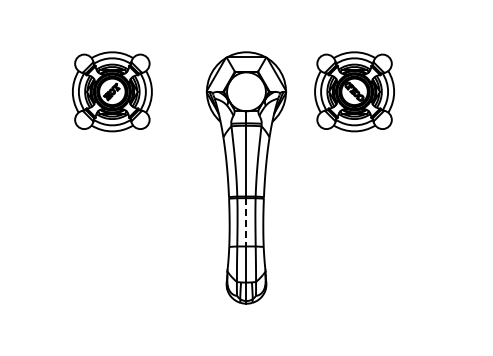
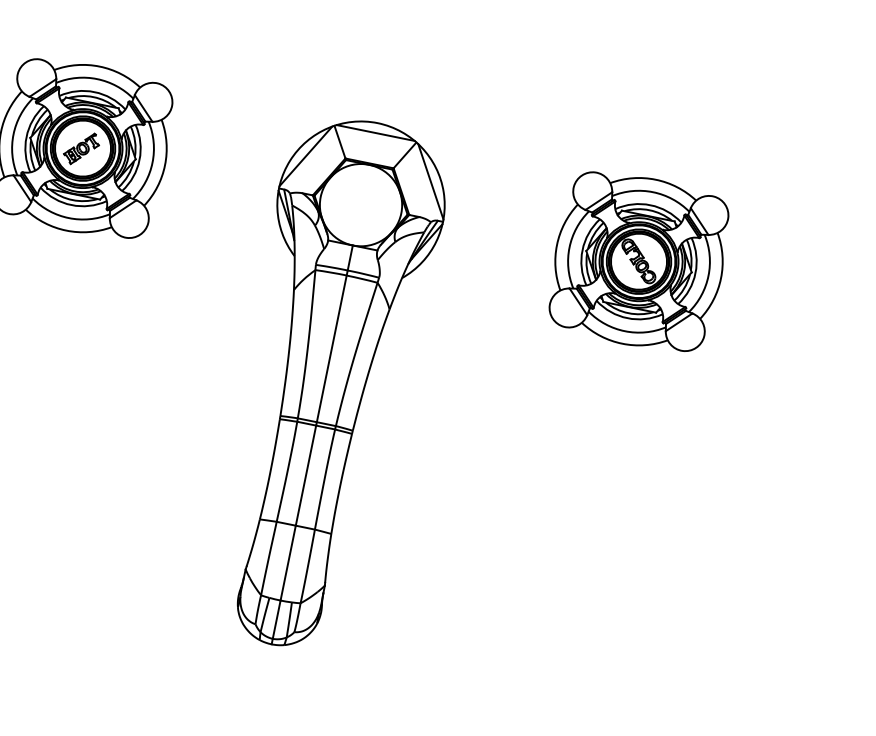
part: (354, 91) -> (638, 260), moved
line: (246, 222) -> (305, 475), dashed -> solid

